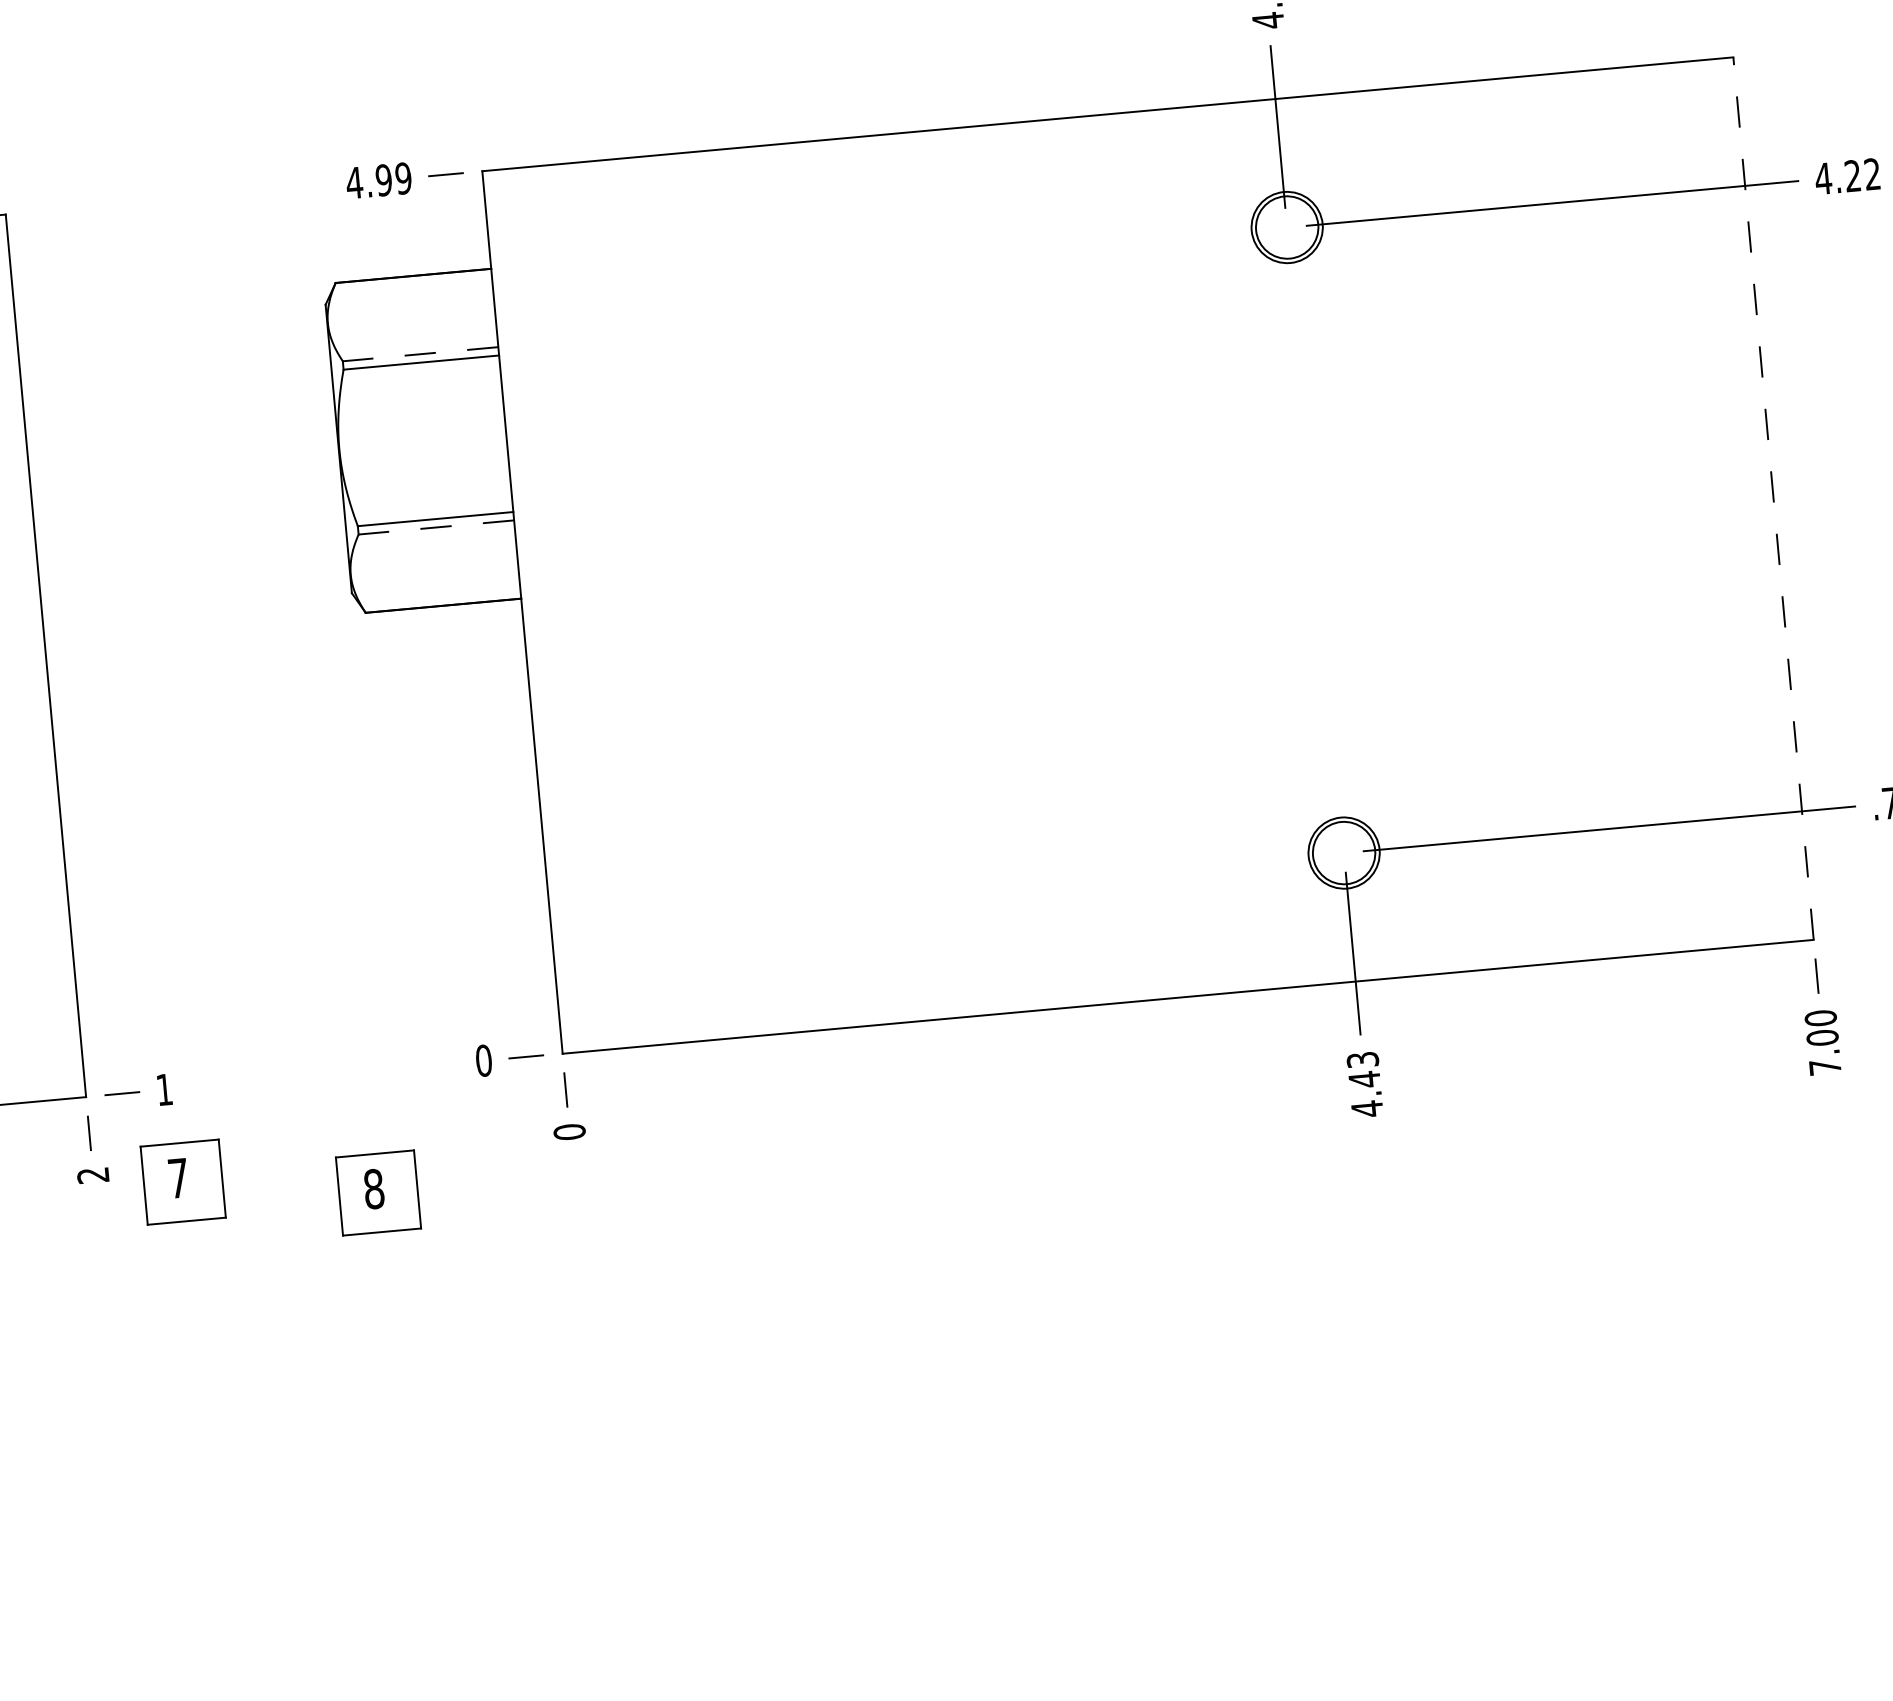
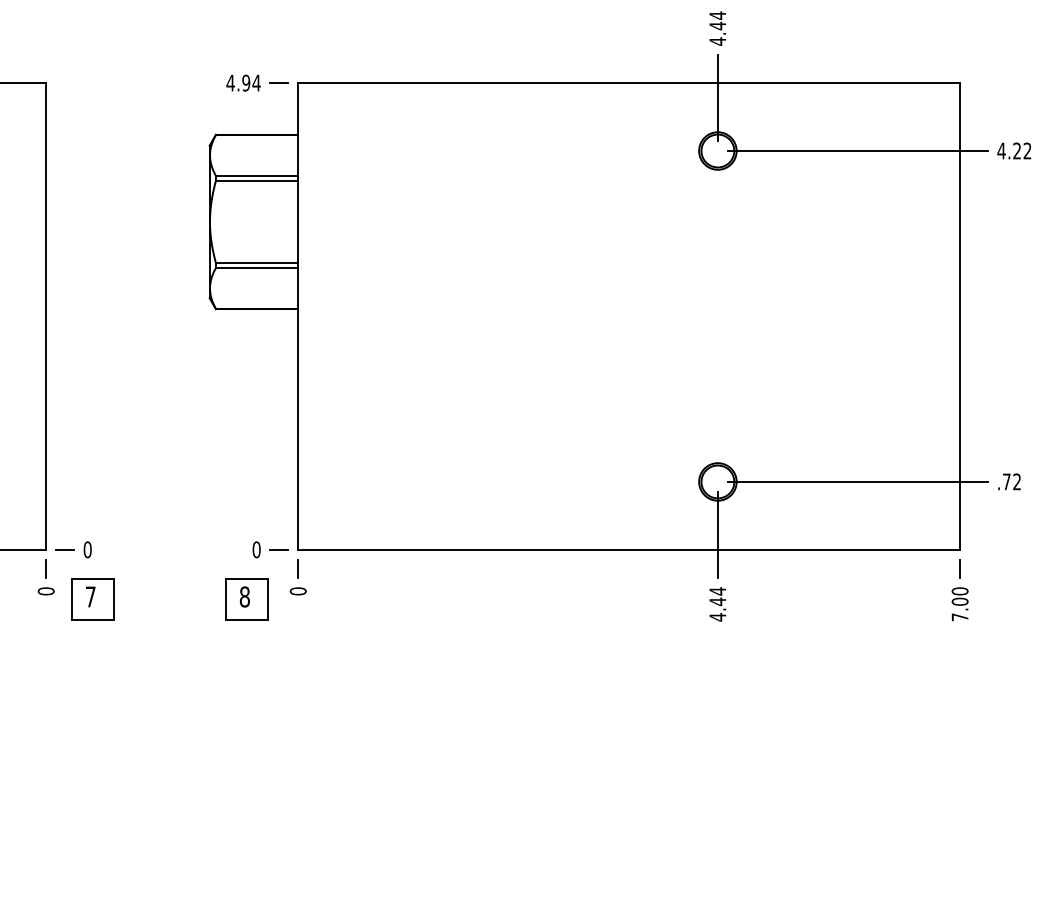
text: (403, 177) -> (256, 82), 4.99 -> 4.94
line: (419, 355) -> (256, 176), dashed -> solid
line: (1774, 498) -> (960, 316), dashed -> solid
line: (435, 527) -> (256, 267), dashed -> solid
text: (1362, 1060) -> (717, 591), 4.43 -> 4.44
text: (164, 1089) -> (87, 549), 1 -> 0
text: (91, 1175) -> (45, 591), 2 -> 0
part: (377, 1193) -> (246, 599), moved

